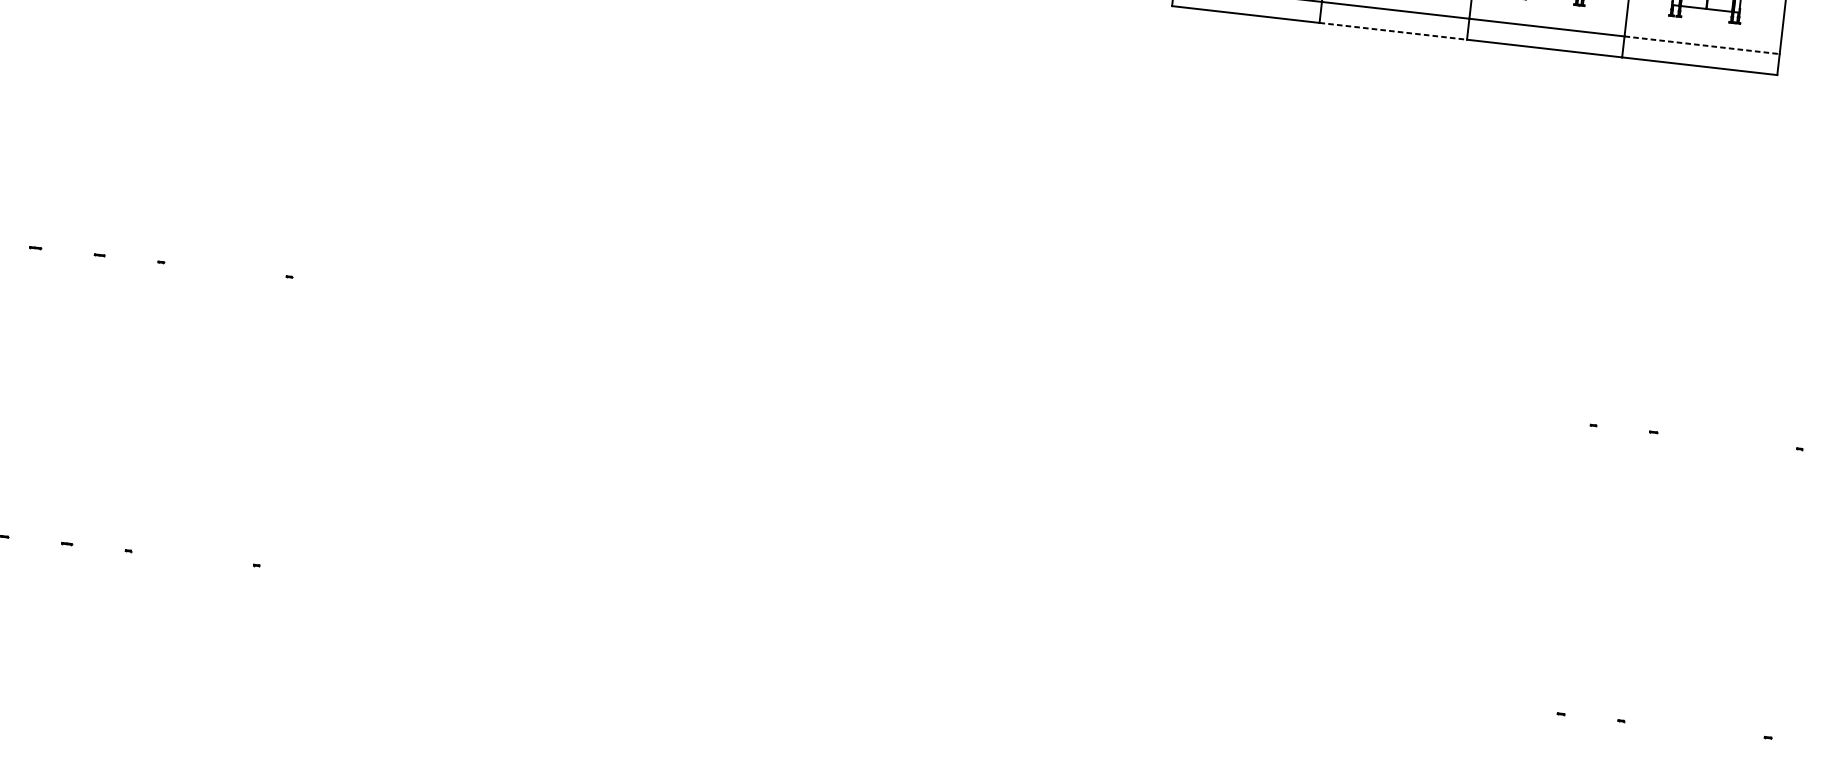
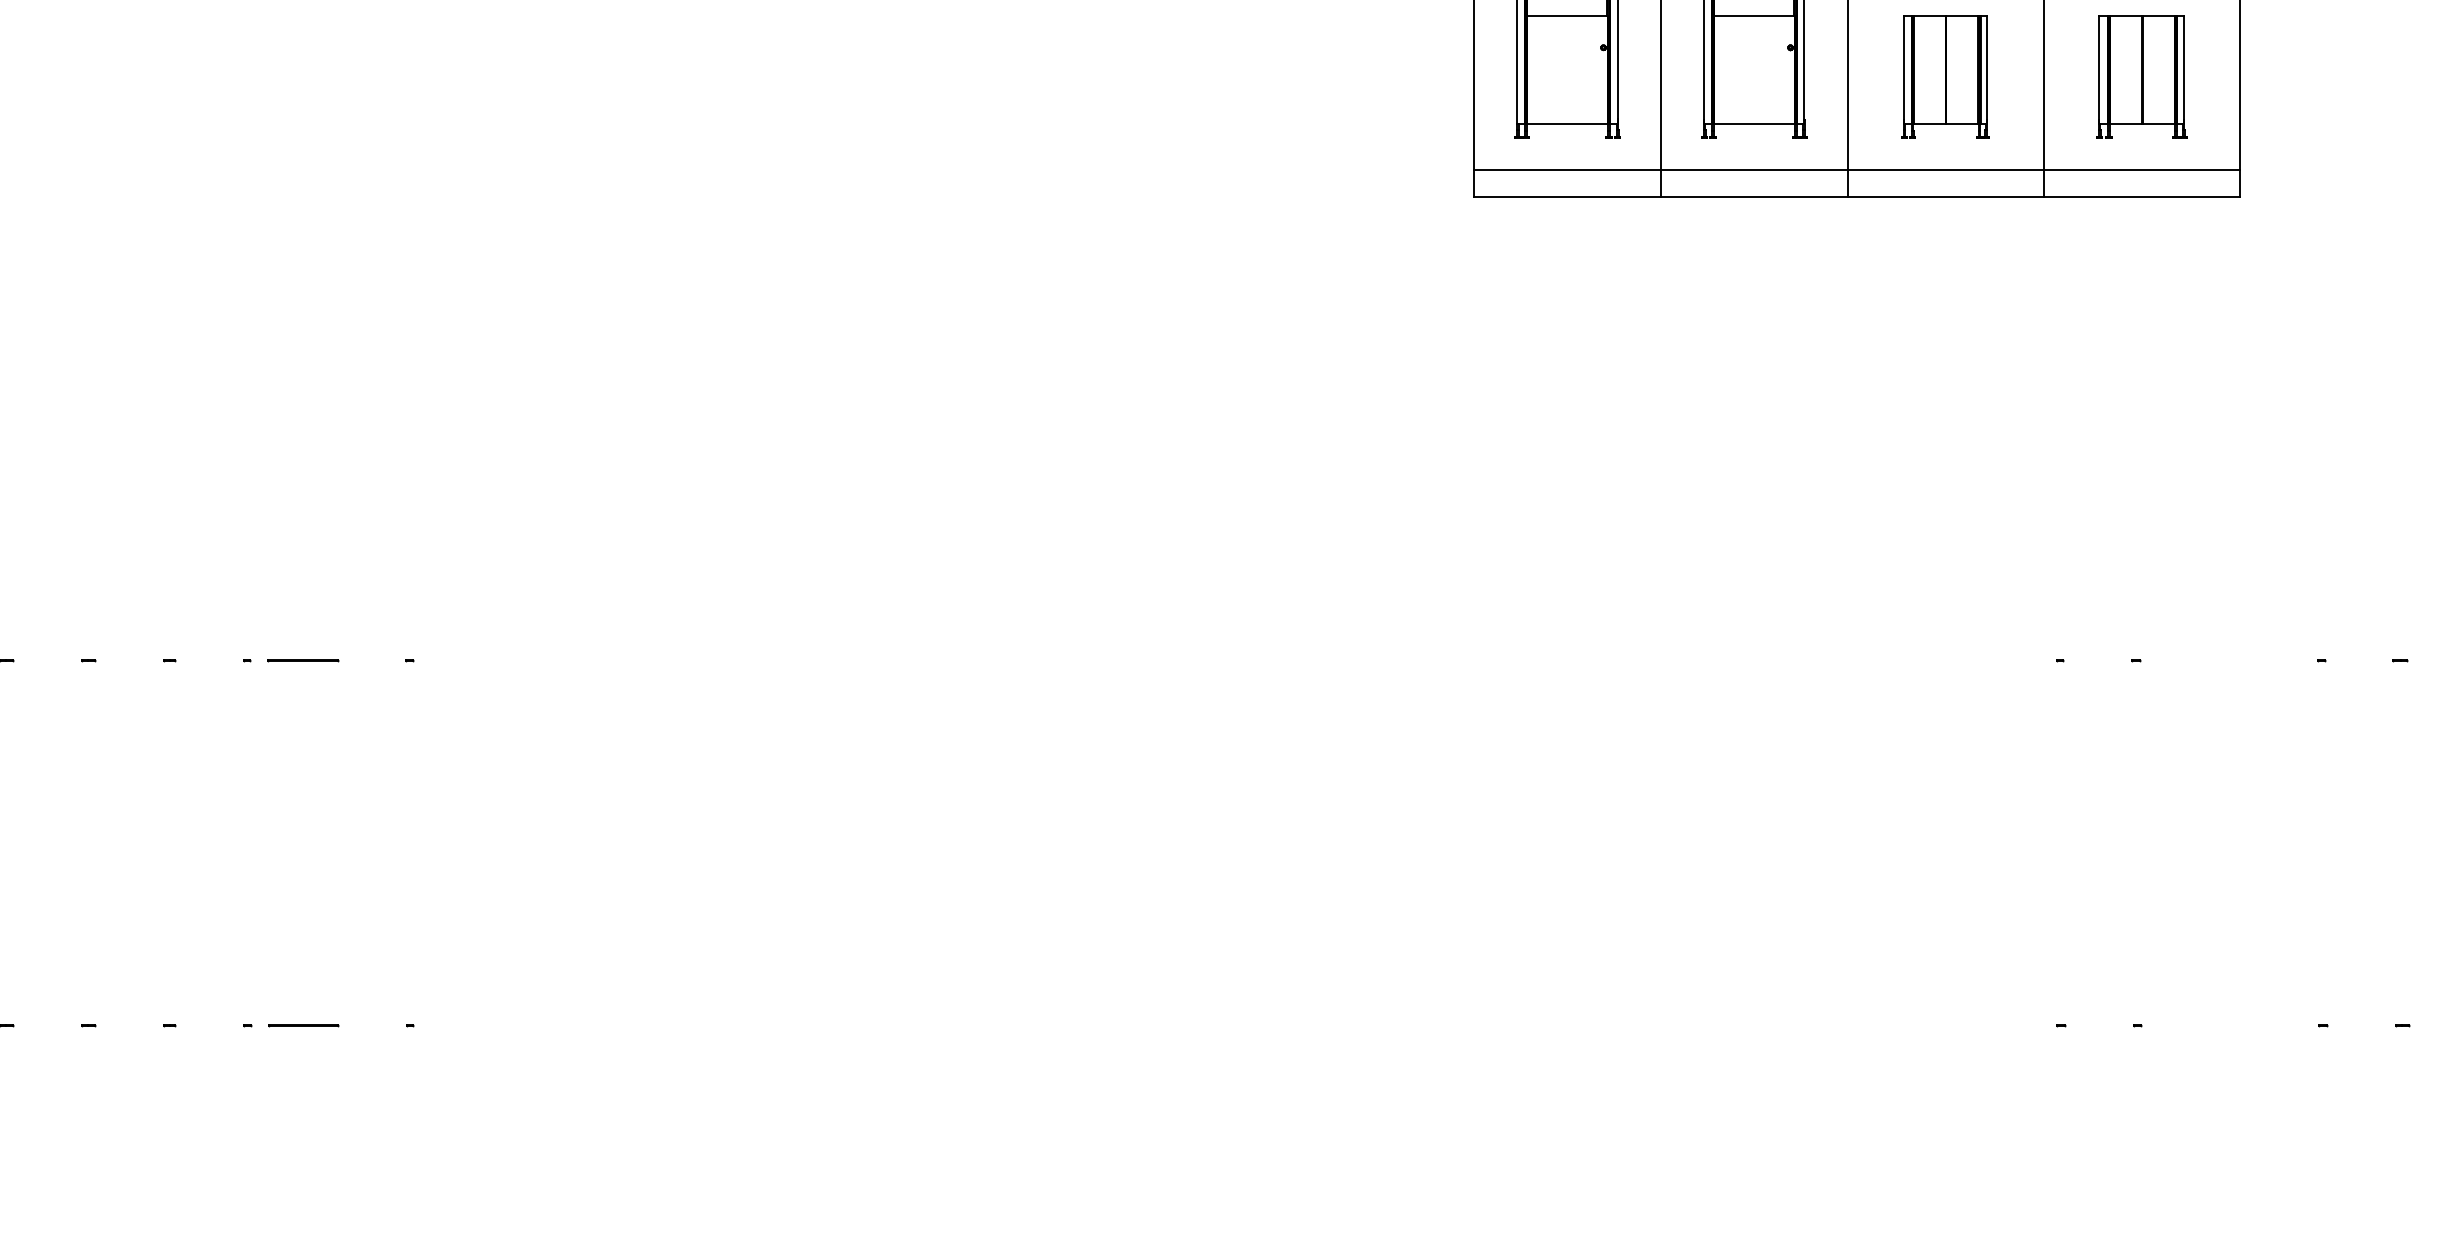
line: (1393, 31) -> (1754, 196), dashed -> solid
line: (1702, 45) -> (2142, 170), dashed -> solid
line: (205, 267) -> (303, 660), added
line: (172, 555) -> (303, 1025), added

